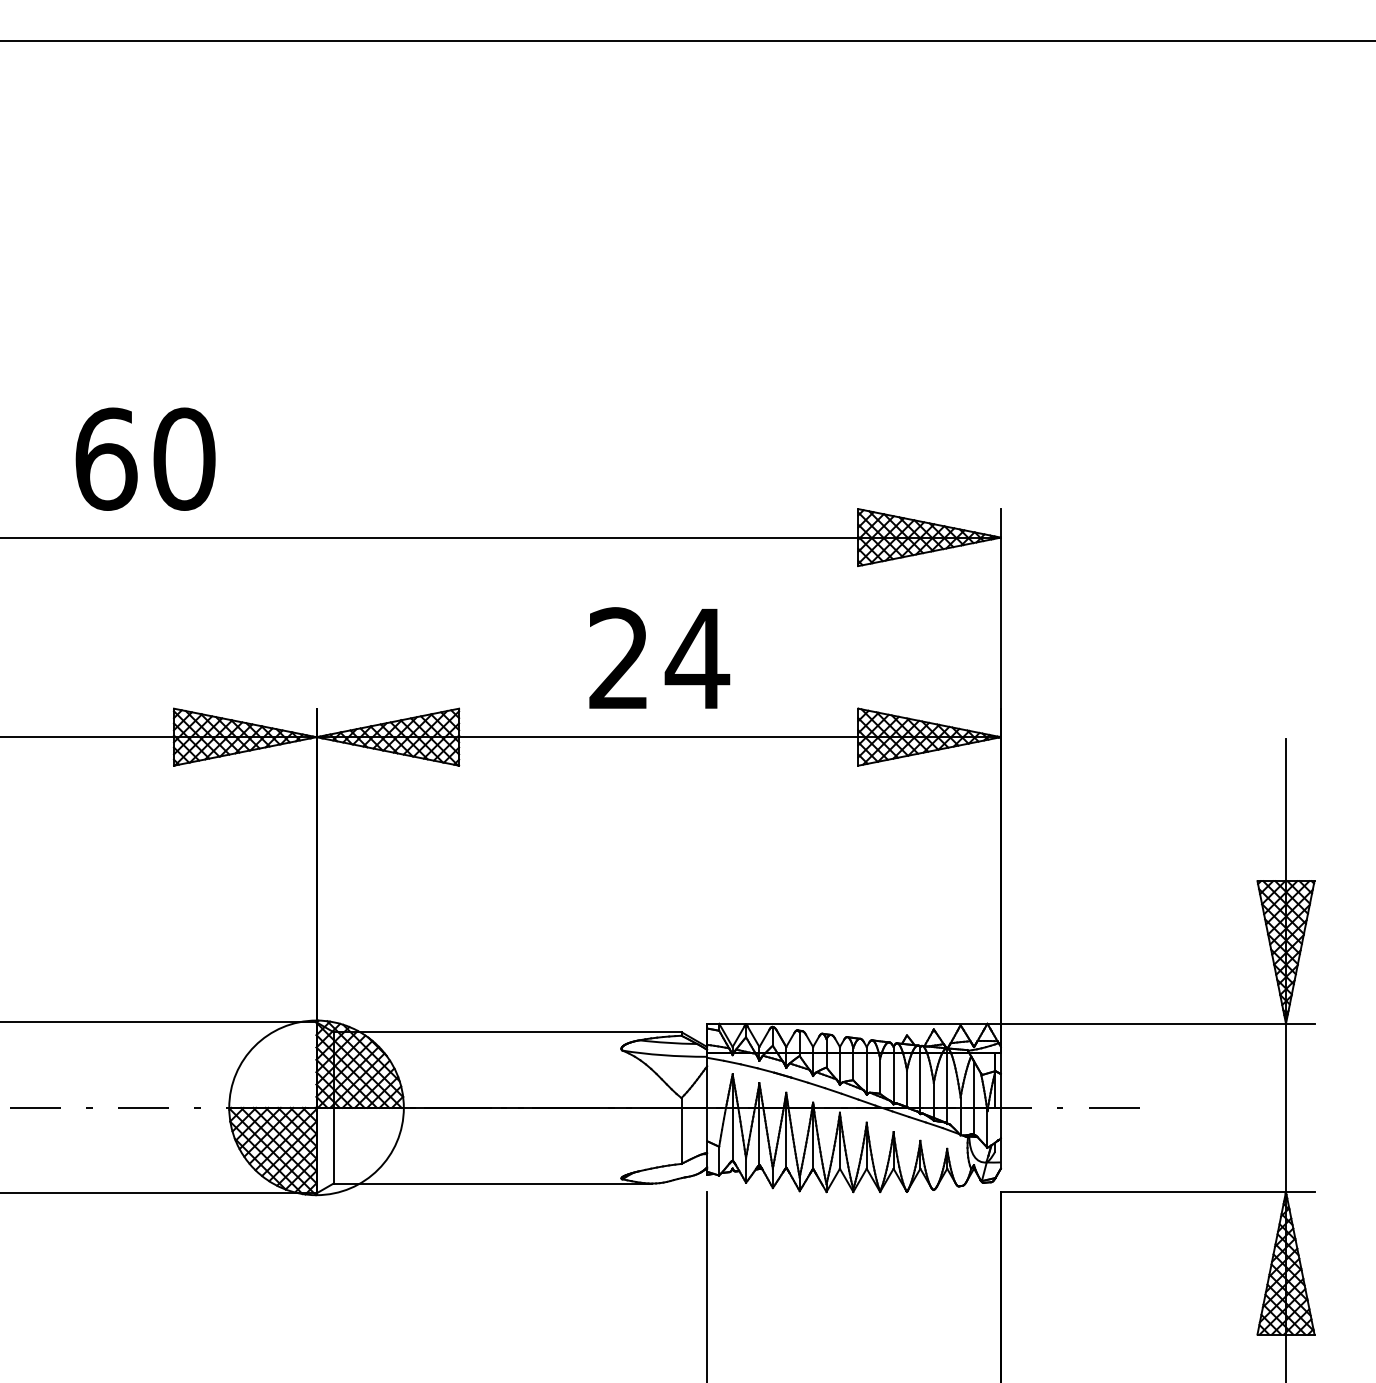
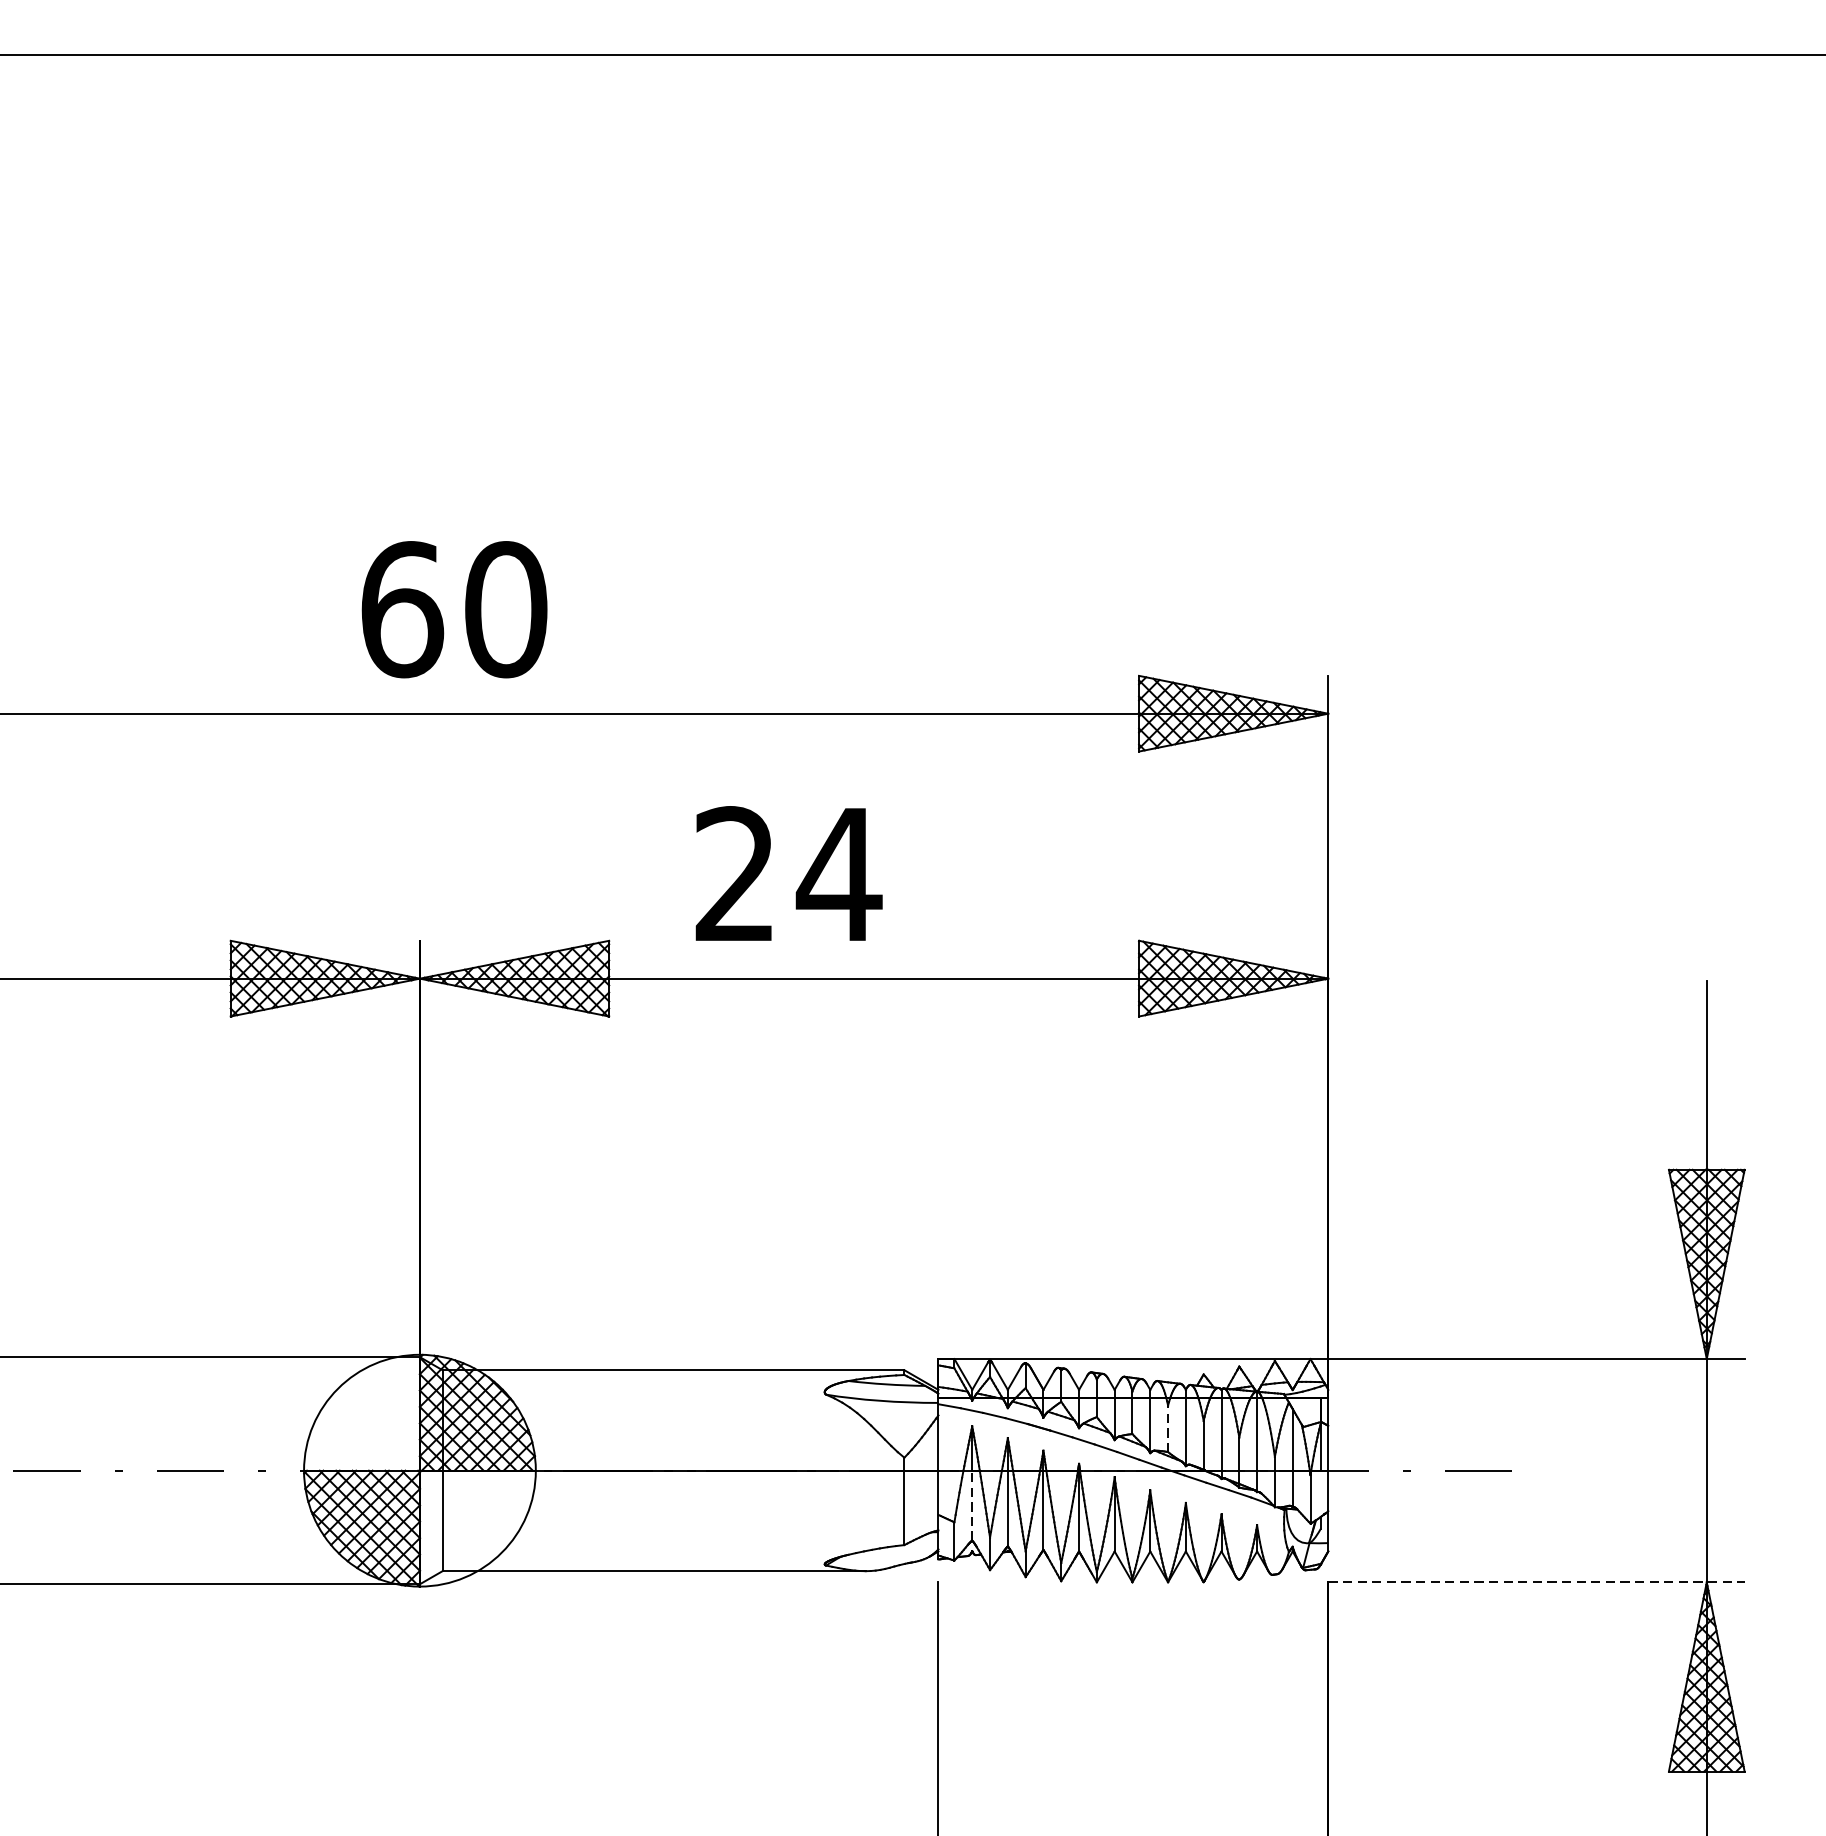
text: (145, 458) -> (454, 608), moved
text: (659, 657) -> (788, 872), moved
line: (880, 1076) -> (1168, 1429), solid -> dashed
line: (732, 1133) -> (972, 1504), solid -> dashed
line: (1157, 1191) -> (1536, 1581), solid -> dashed

